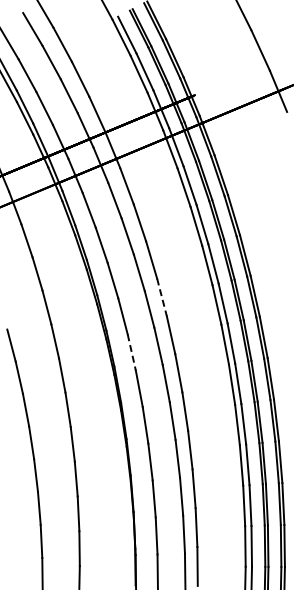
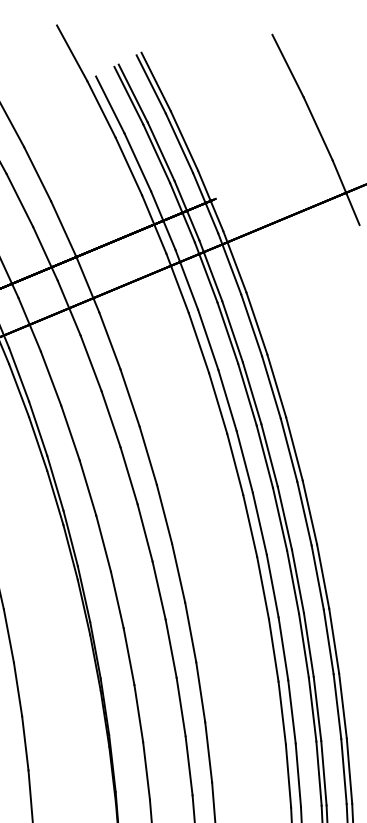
line: (162, 297) -> (165, 514), dashed -> solid
line: (131, 352) -> (116, 600), dashed -> solid

